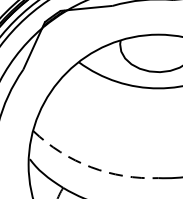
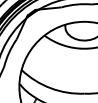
arc: (90, 167) -> (50, 88), dashed -> solid

